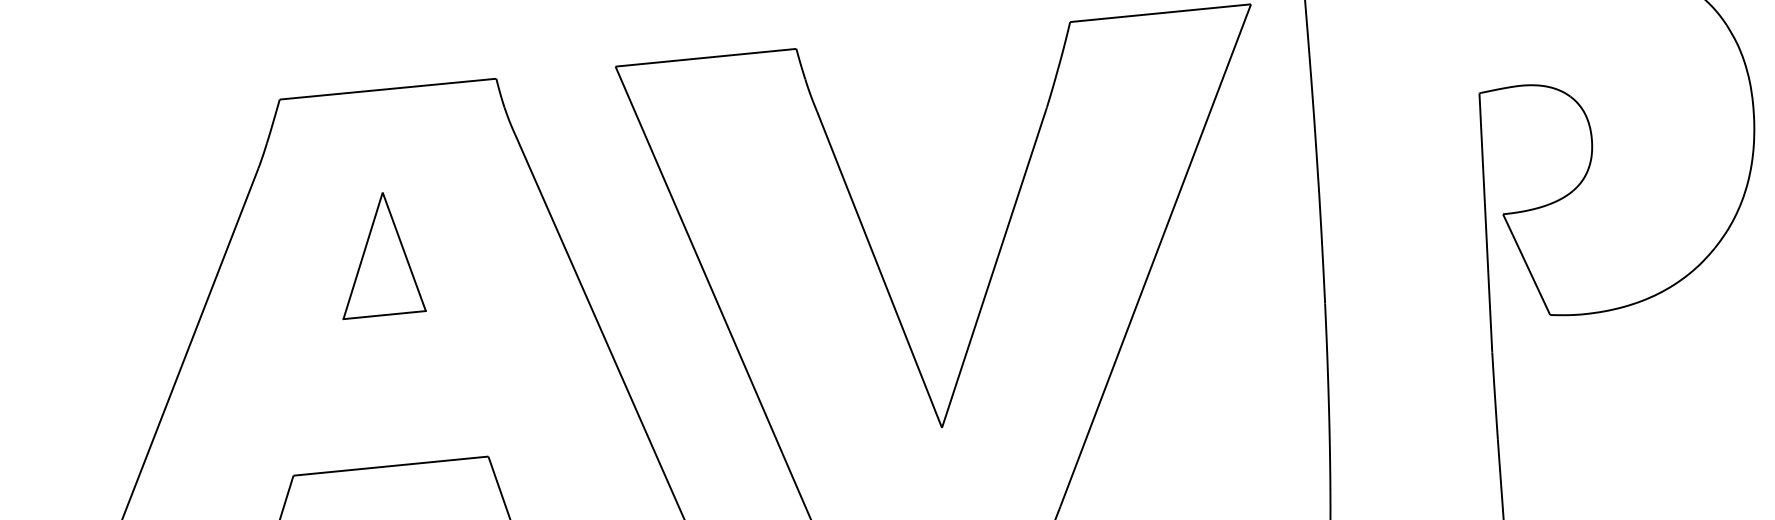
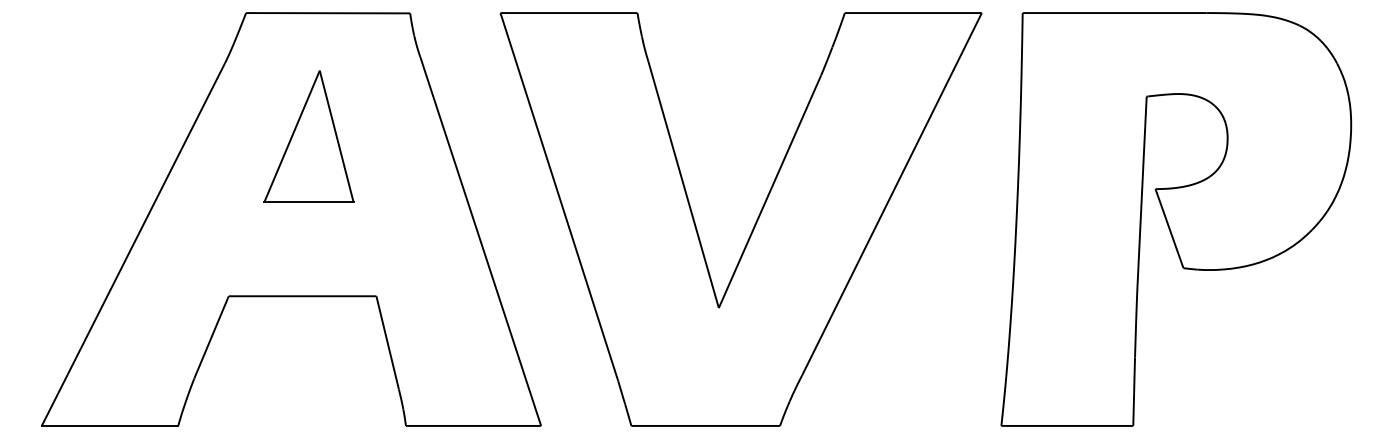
part: (378, 254) -> (308, 136), size x1.43

